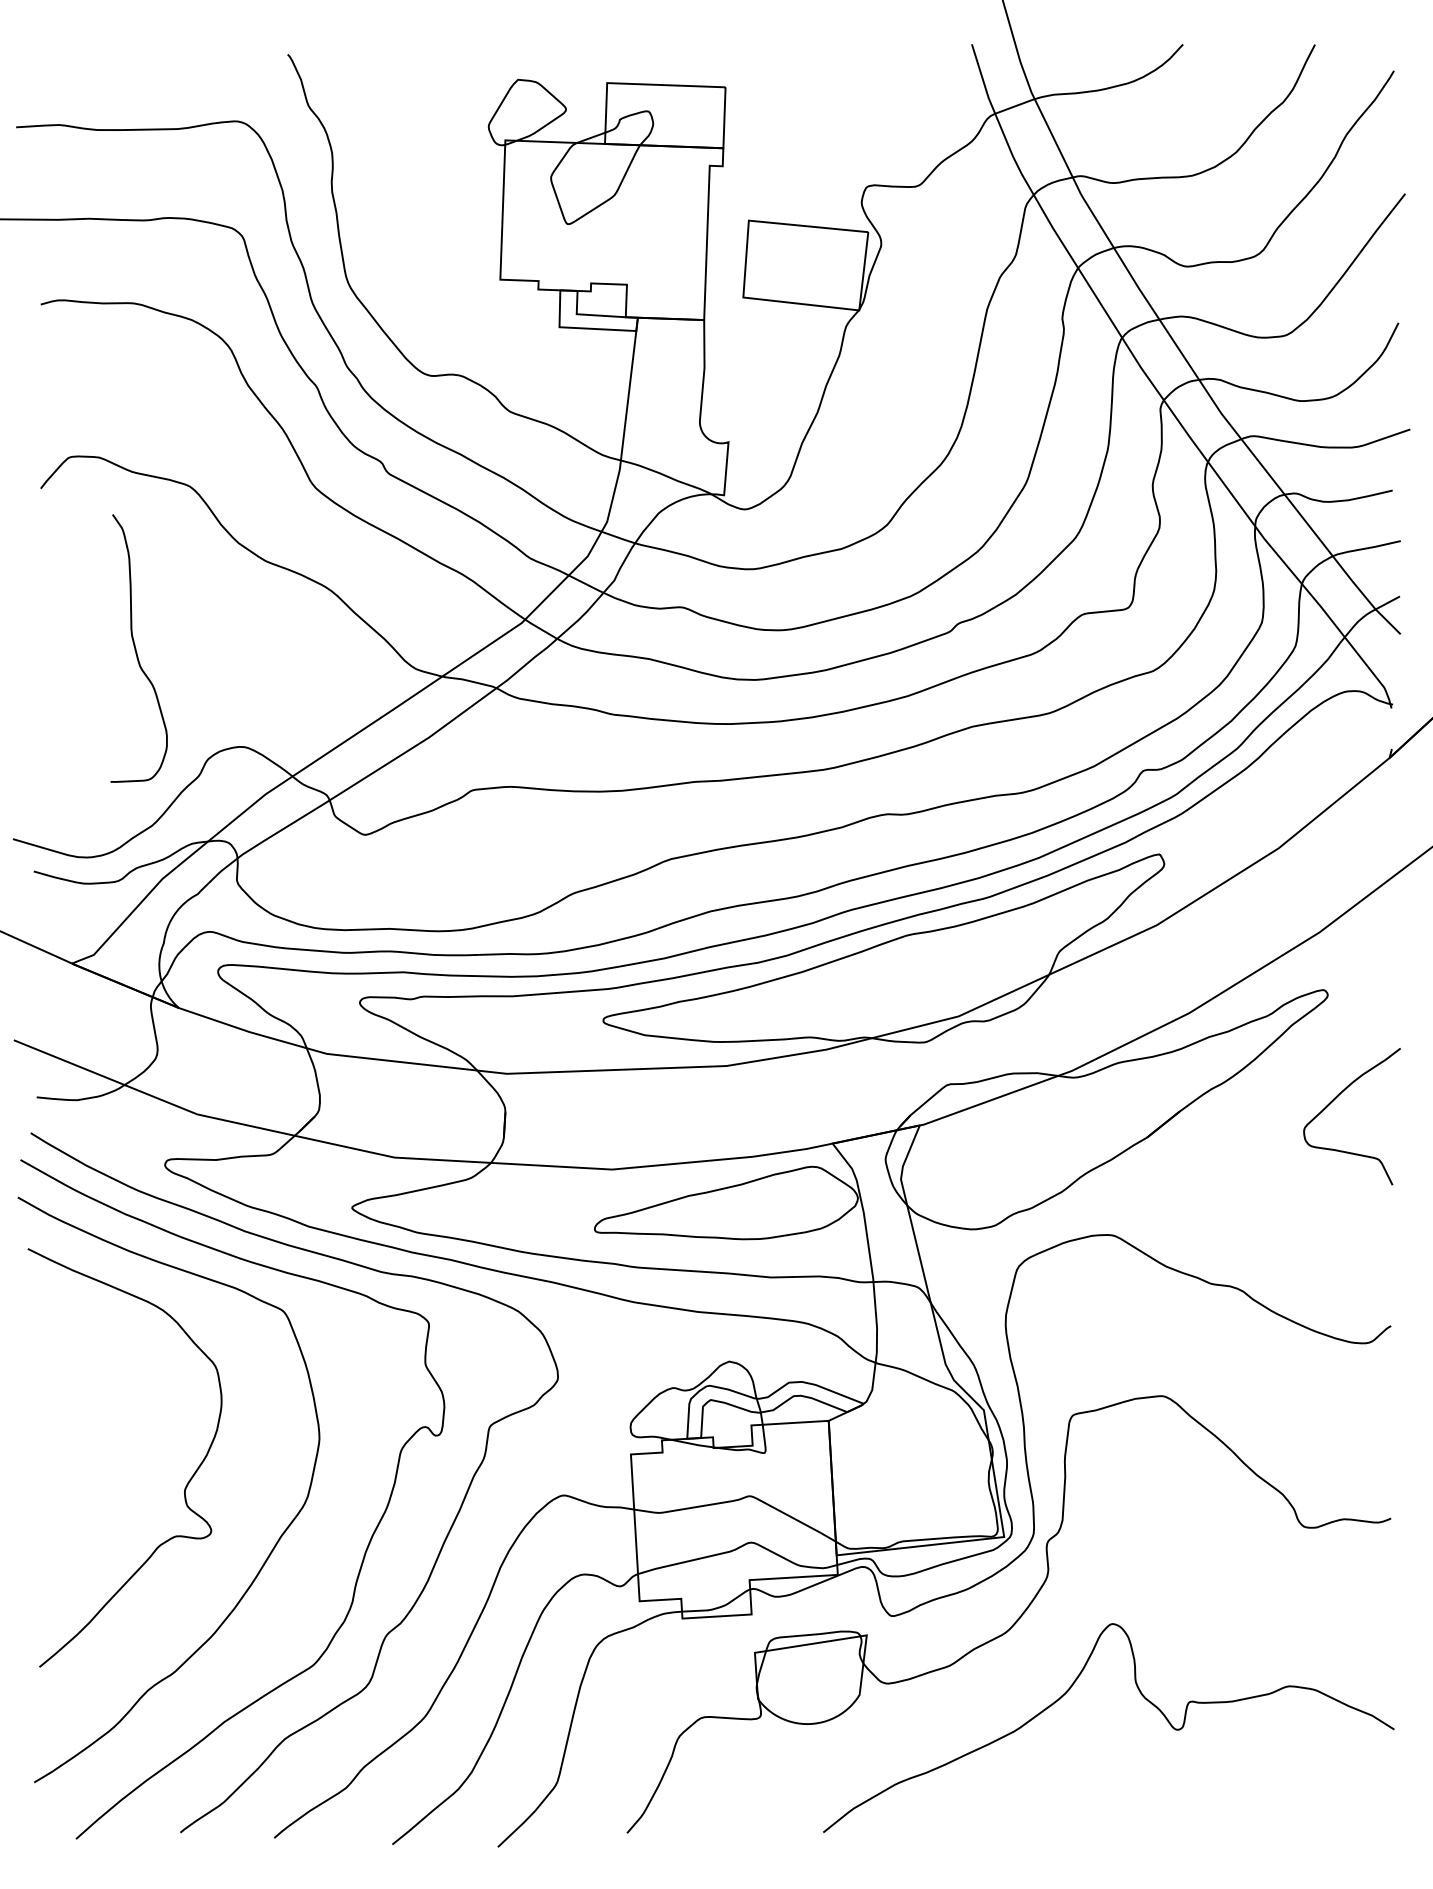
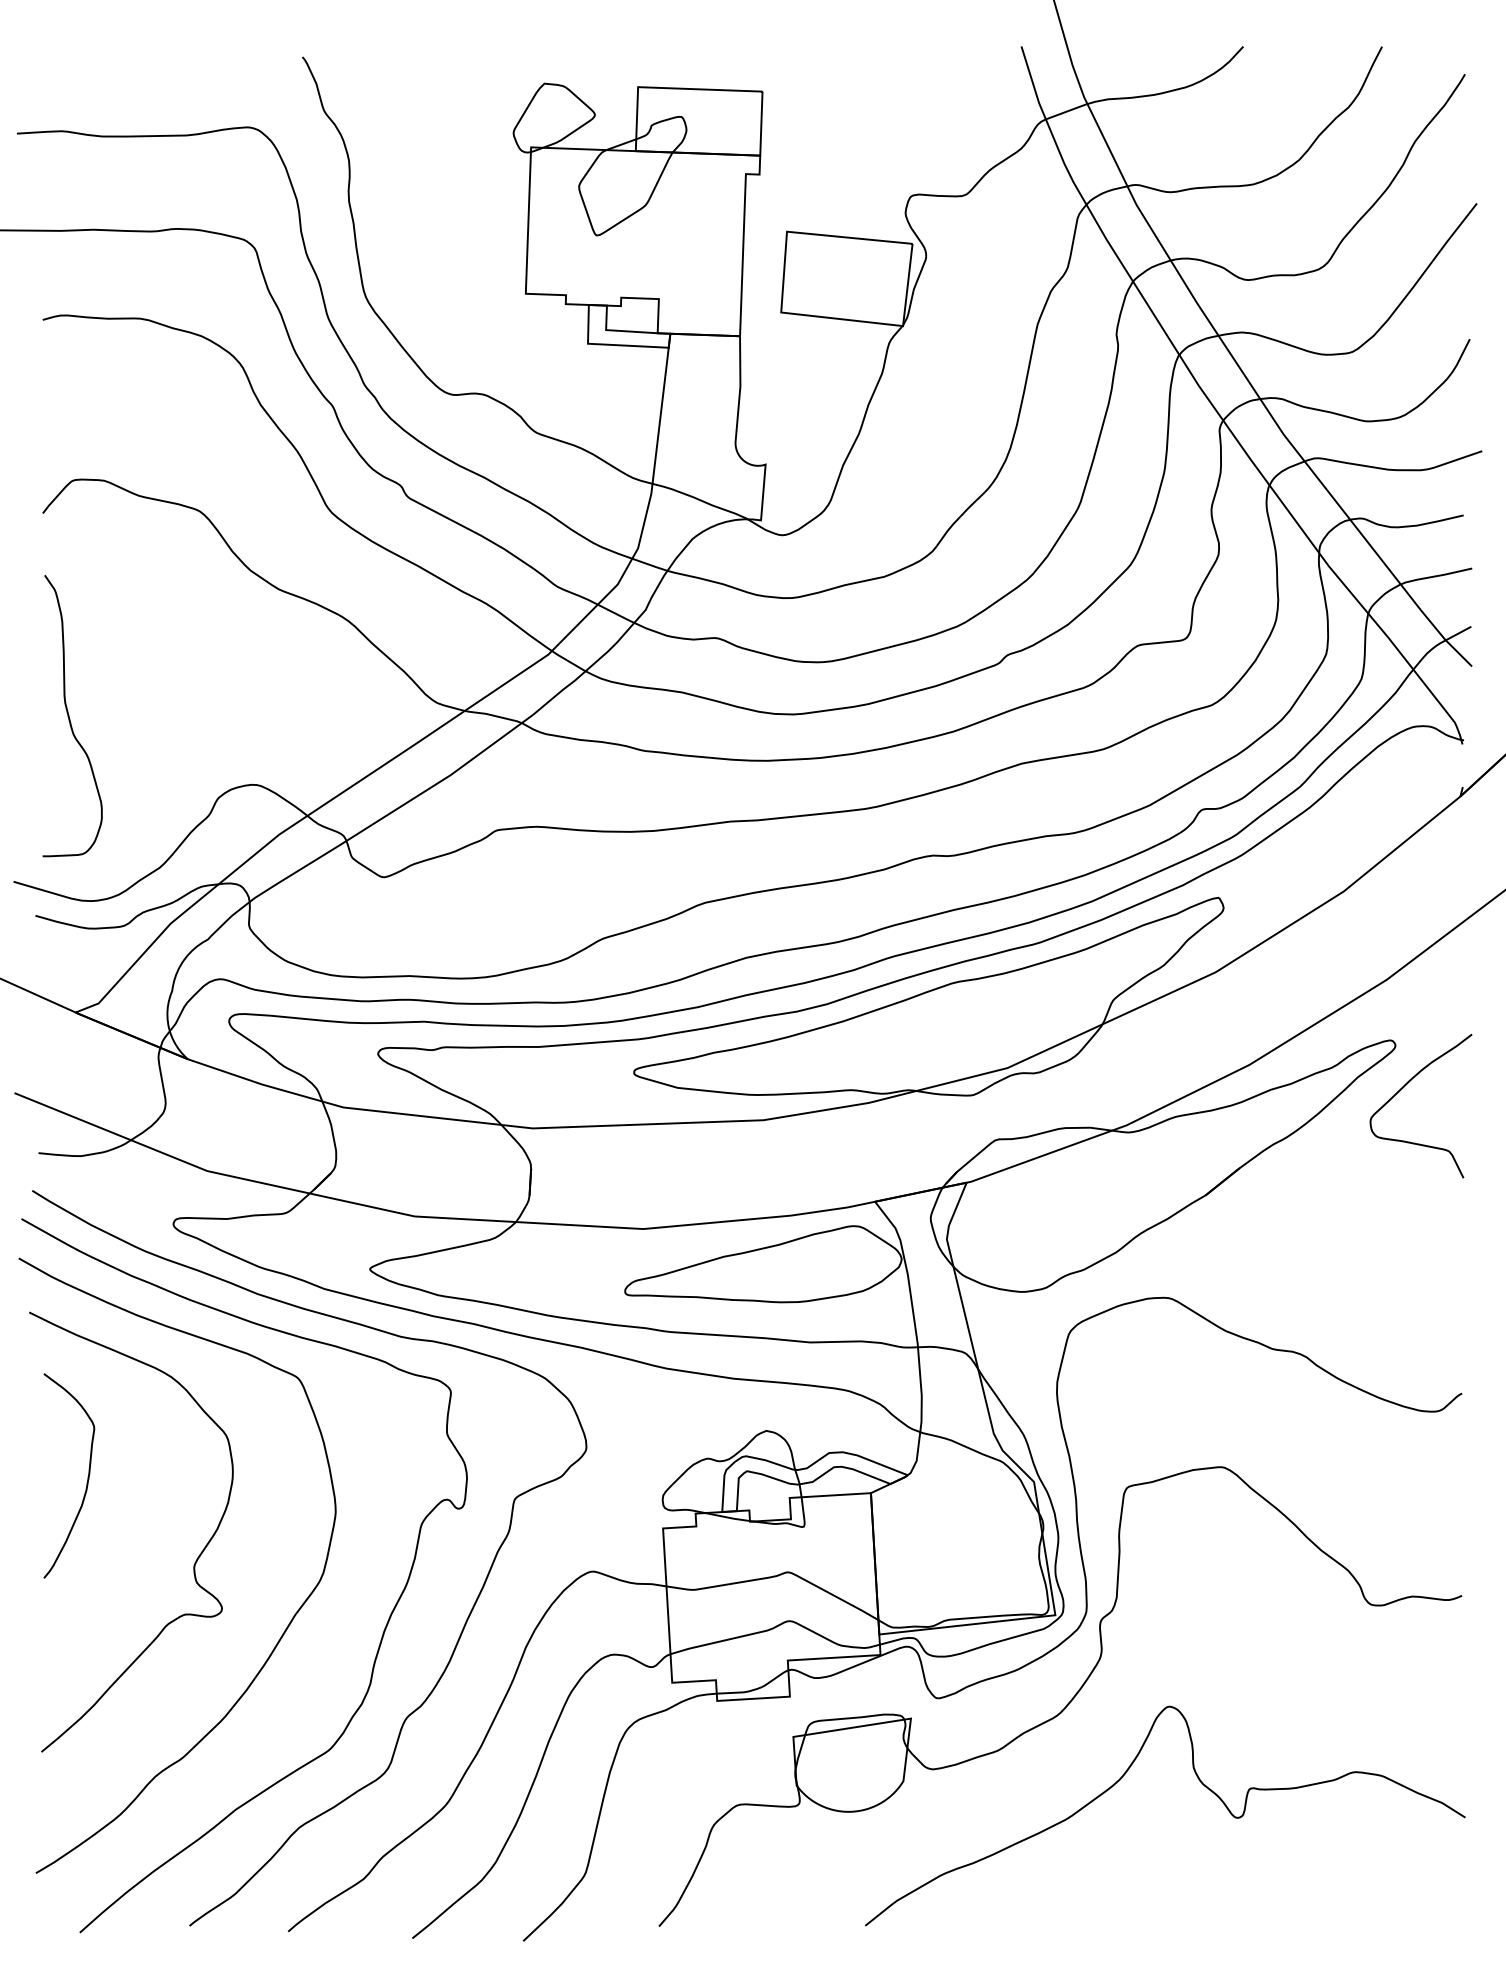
curve: (136, 648) -> (69, 716), moved
curve: (1335, 1099) -> (1403, 1088), moved
curve: (82, 1409) -> (86, 1481), added

